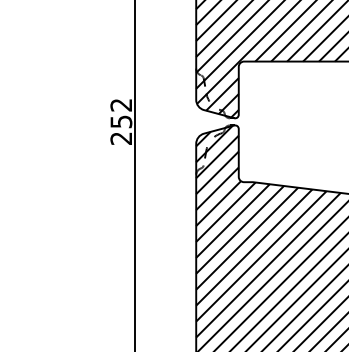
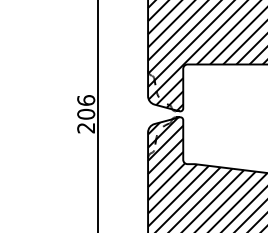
text: (121, 113) -> (86, 107), 252 -> 206

